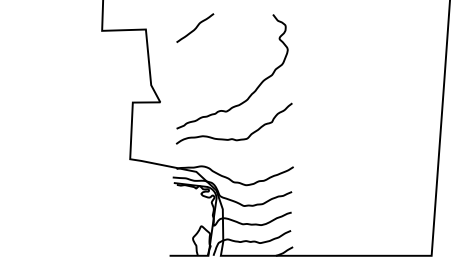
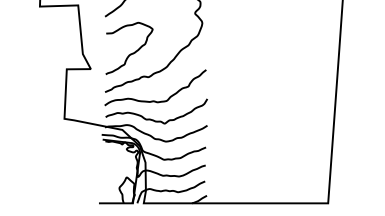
curve: (205, 84) -> (130, 53), added
curve: (233, 160) -> (154, 119), added

